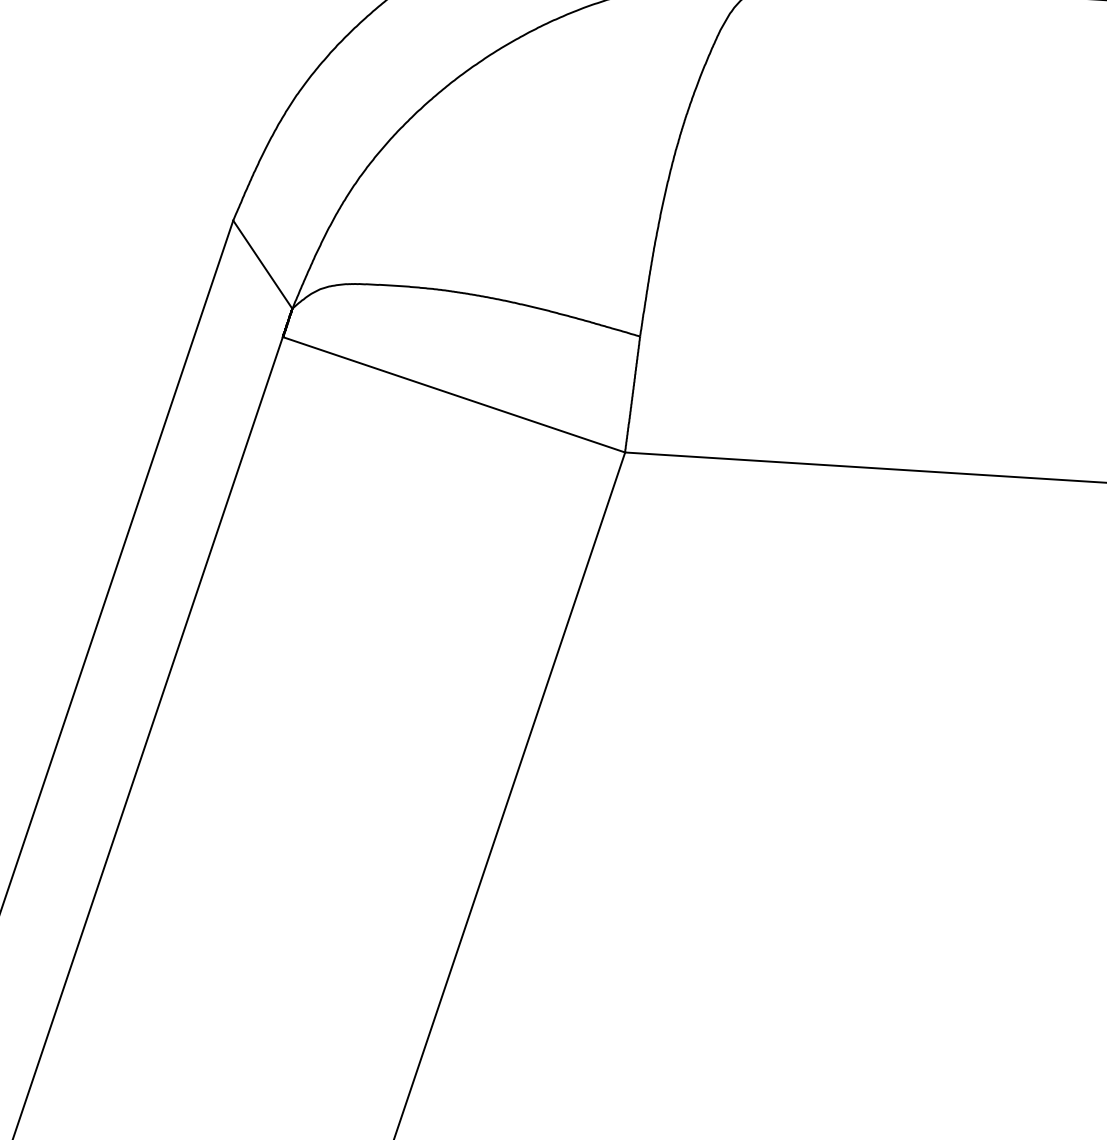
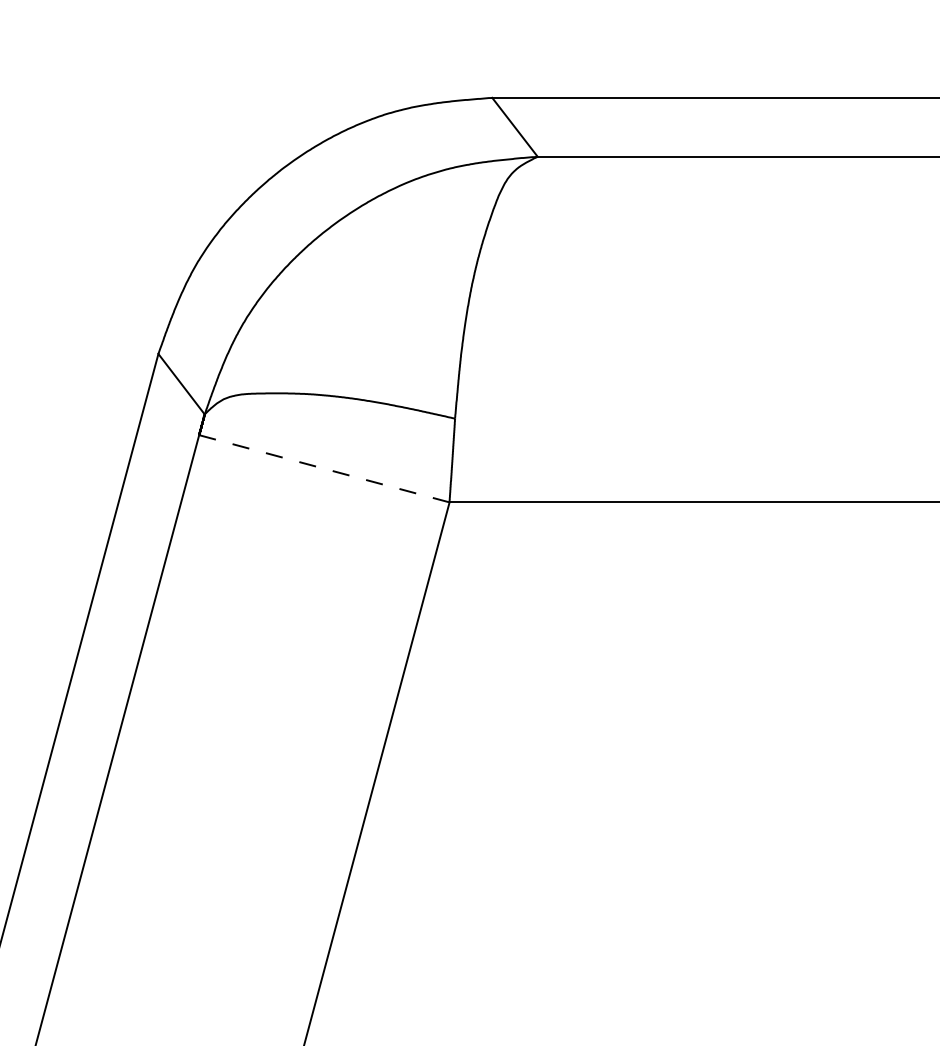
line: (454, 394) -> (324, 468), solid -> dashed

